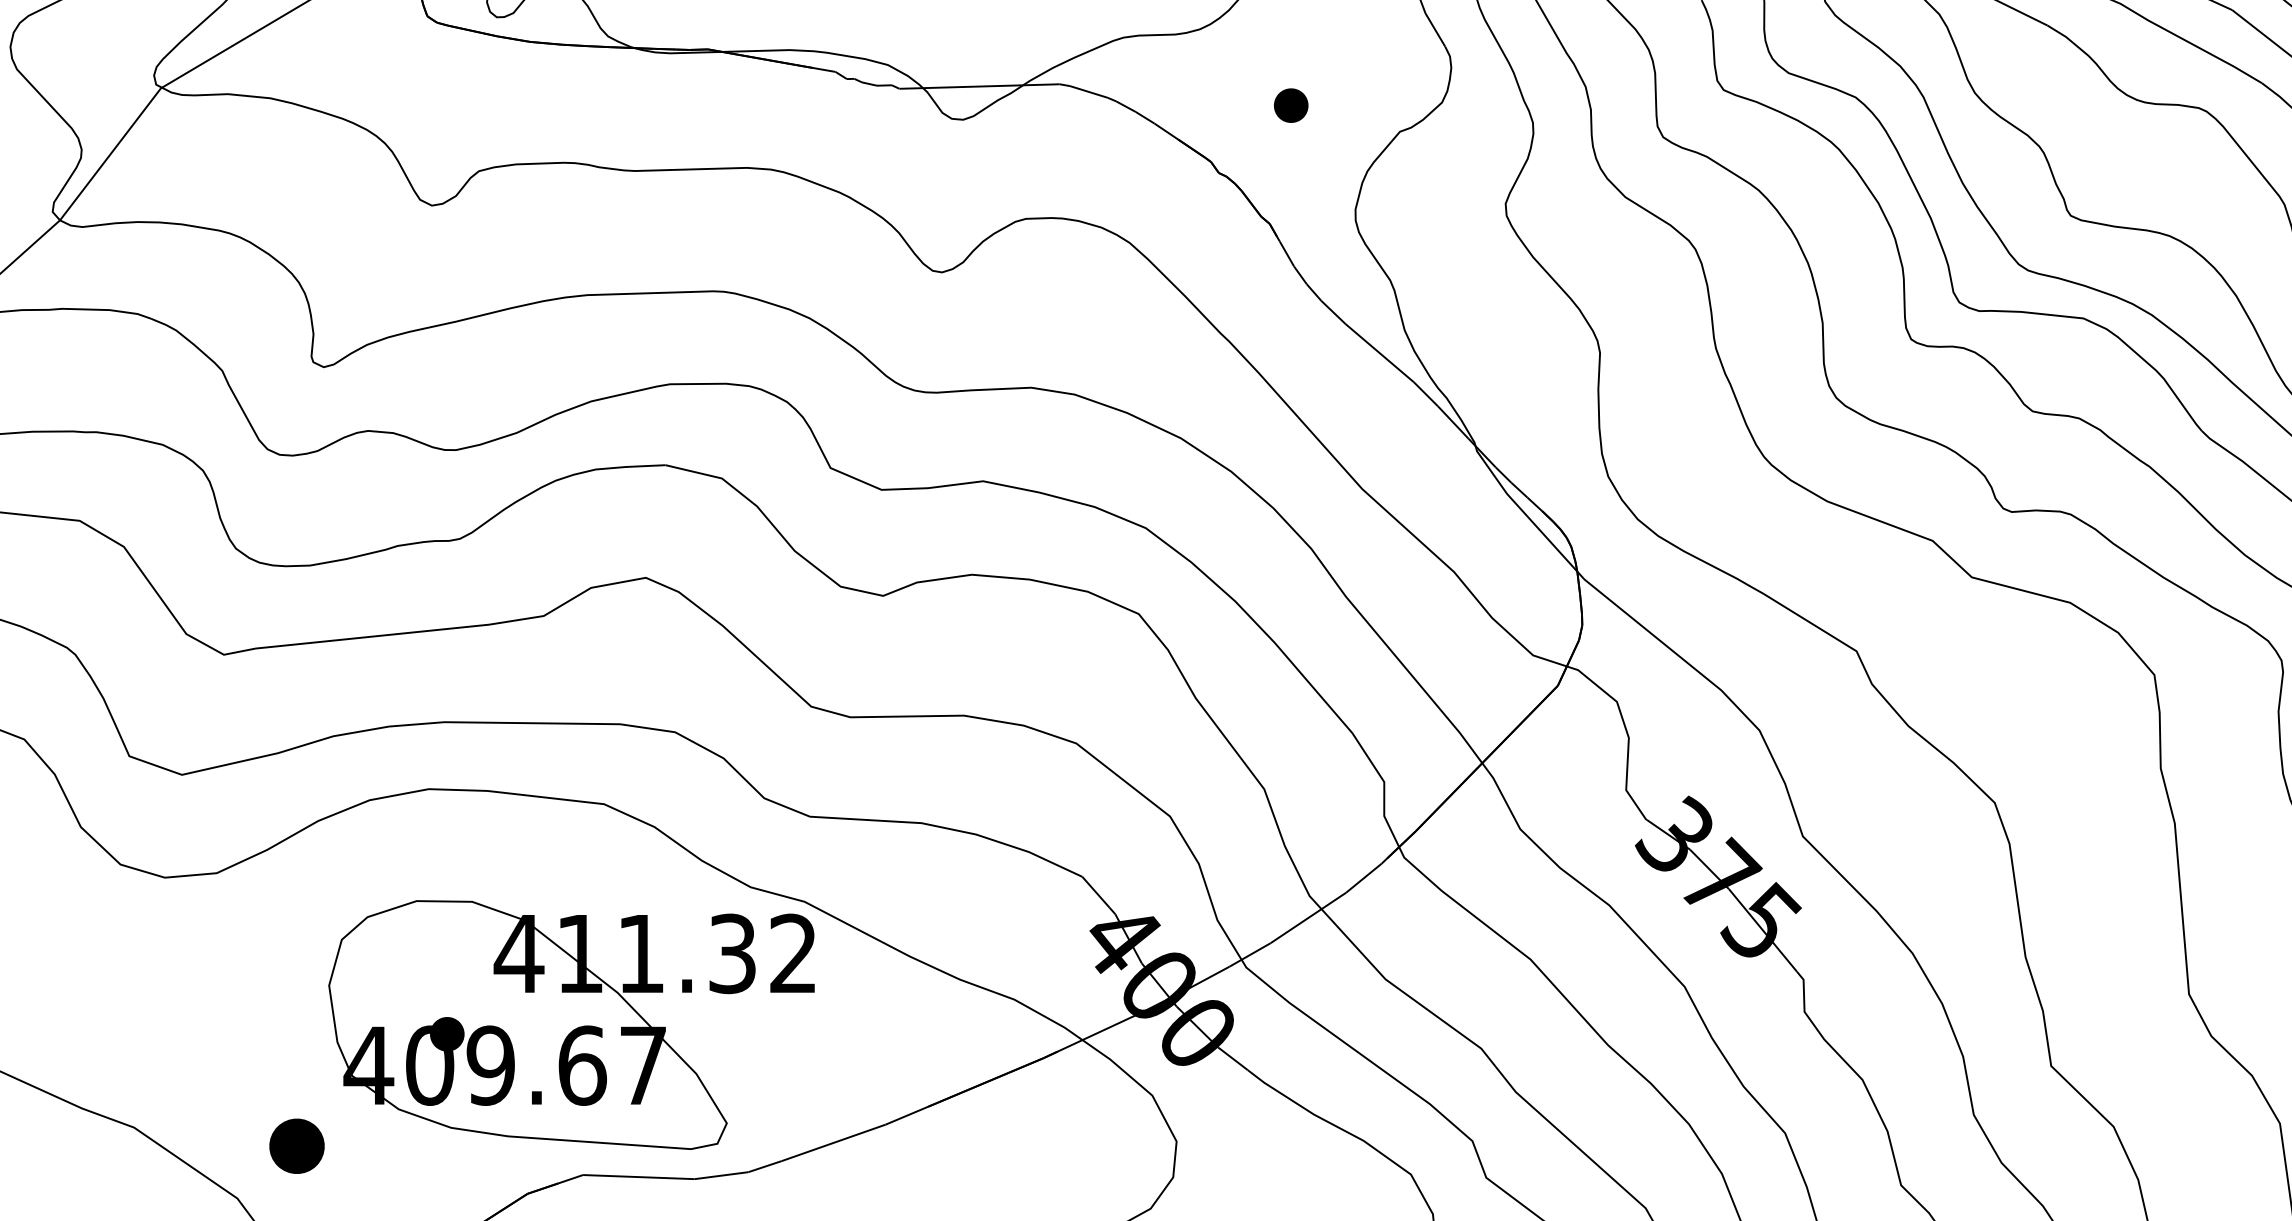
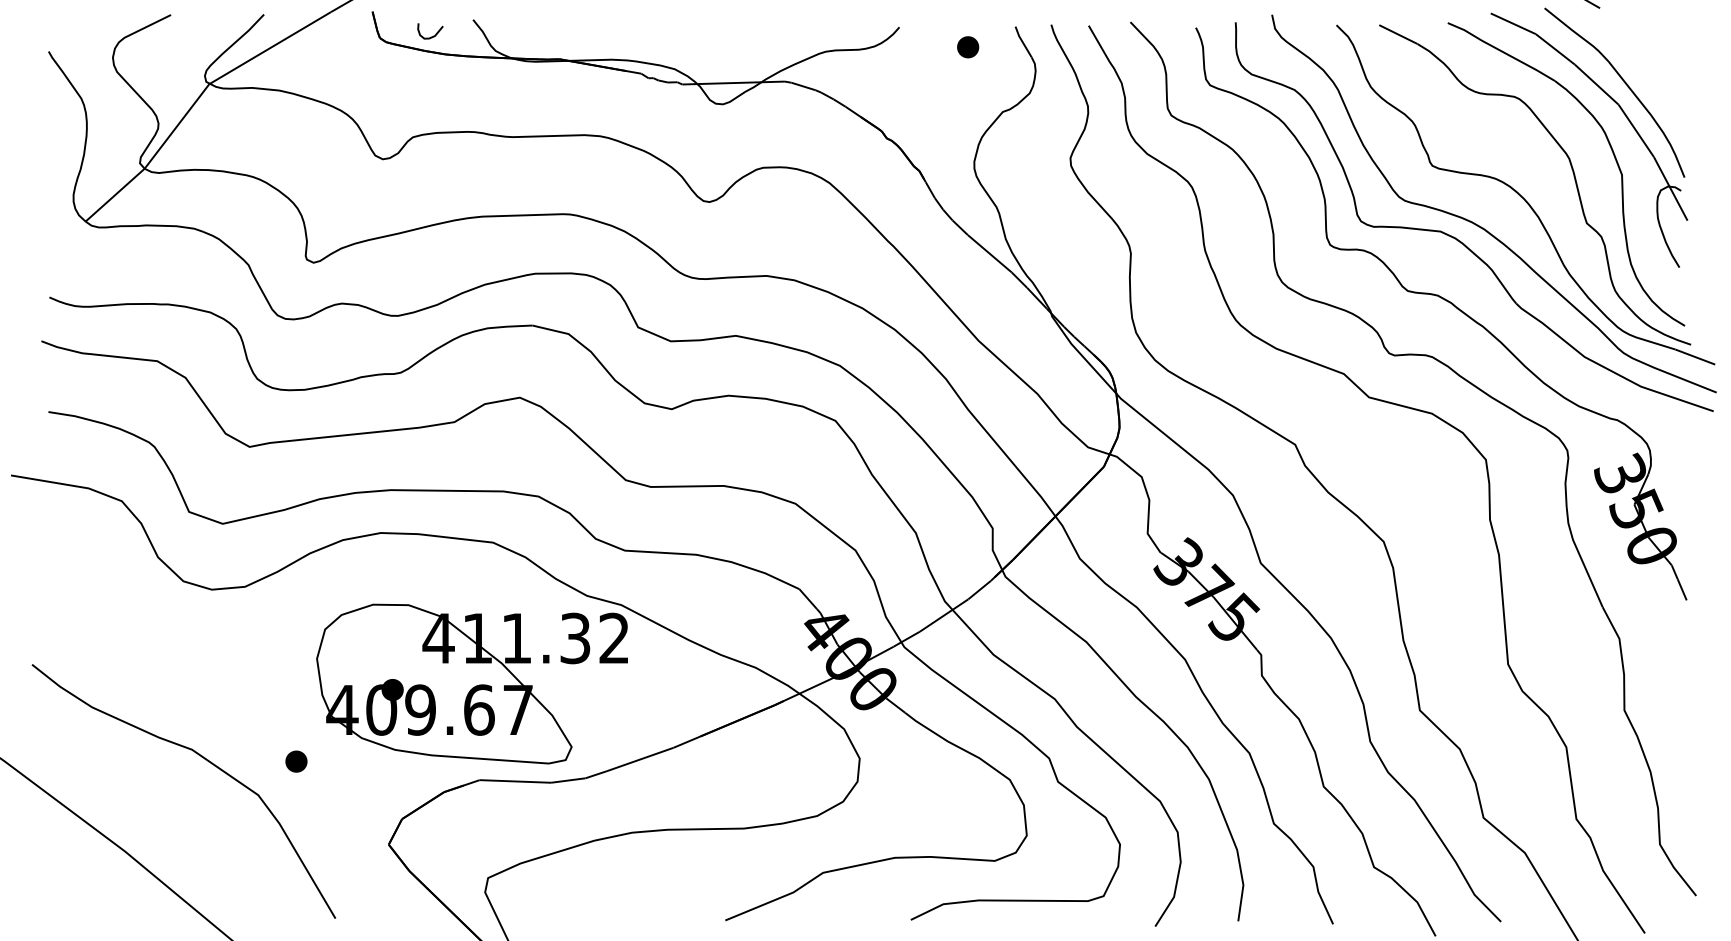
part: (1291, 105) -> (968, 47), moved
part: (297, 1145) -> (296, 761), size x0.62

